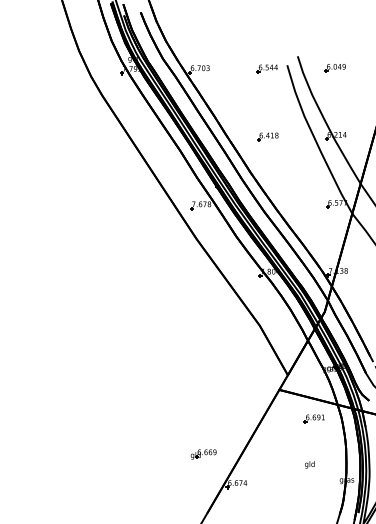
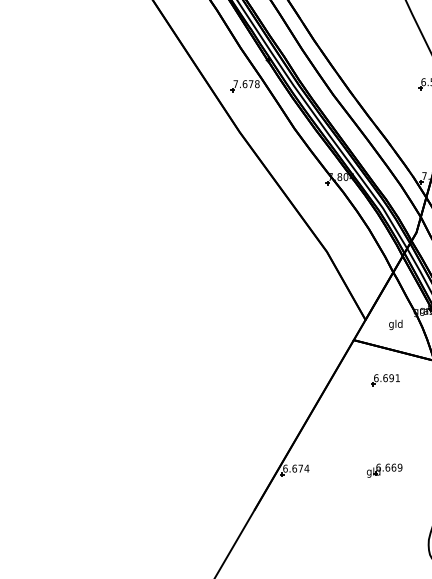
part: (313, 418) -> (384, 379), moved
part: (203, 454) -> (384, 470), moved
text: (309, 464) -> (395, 324), moved

